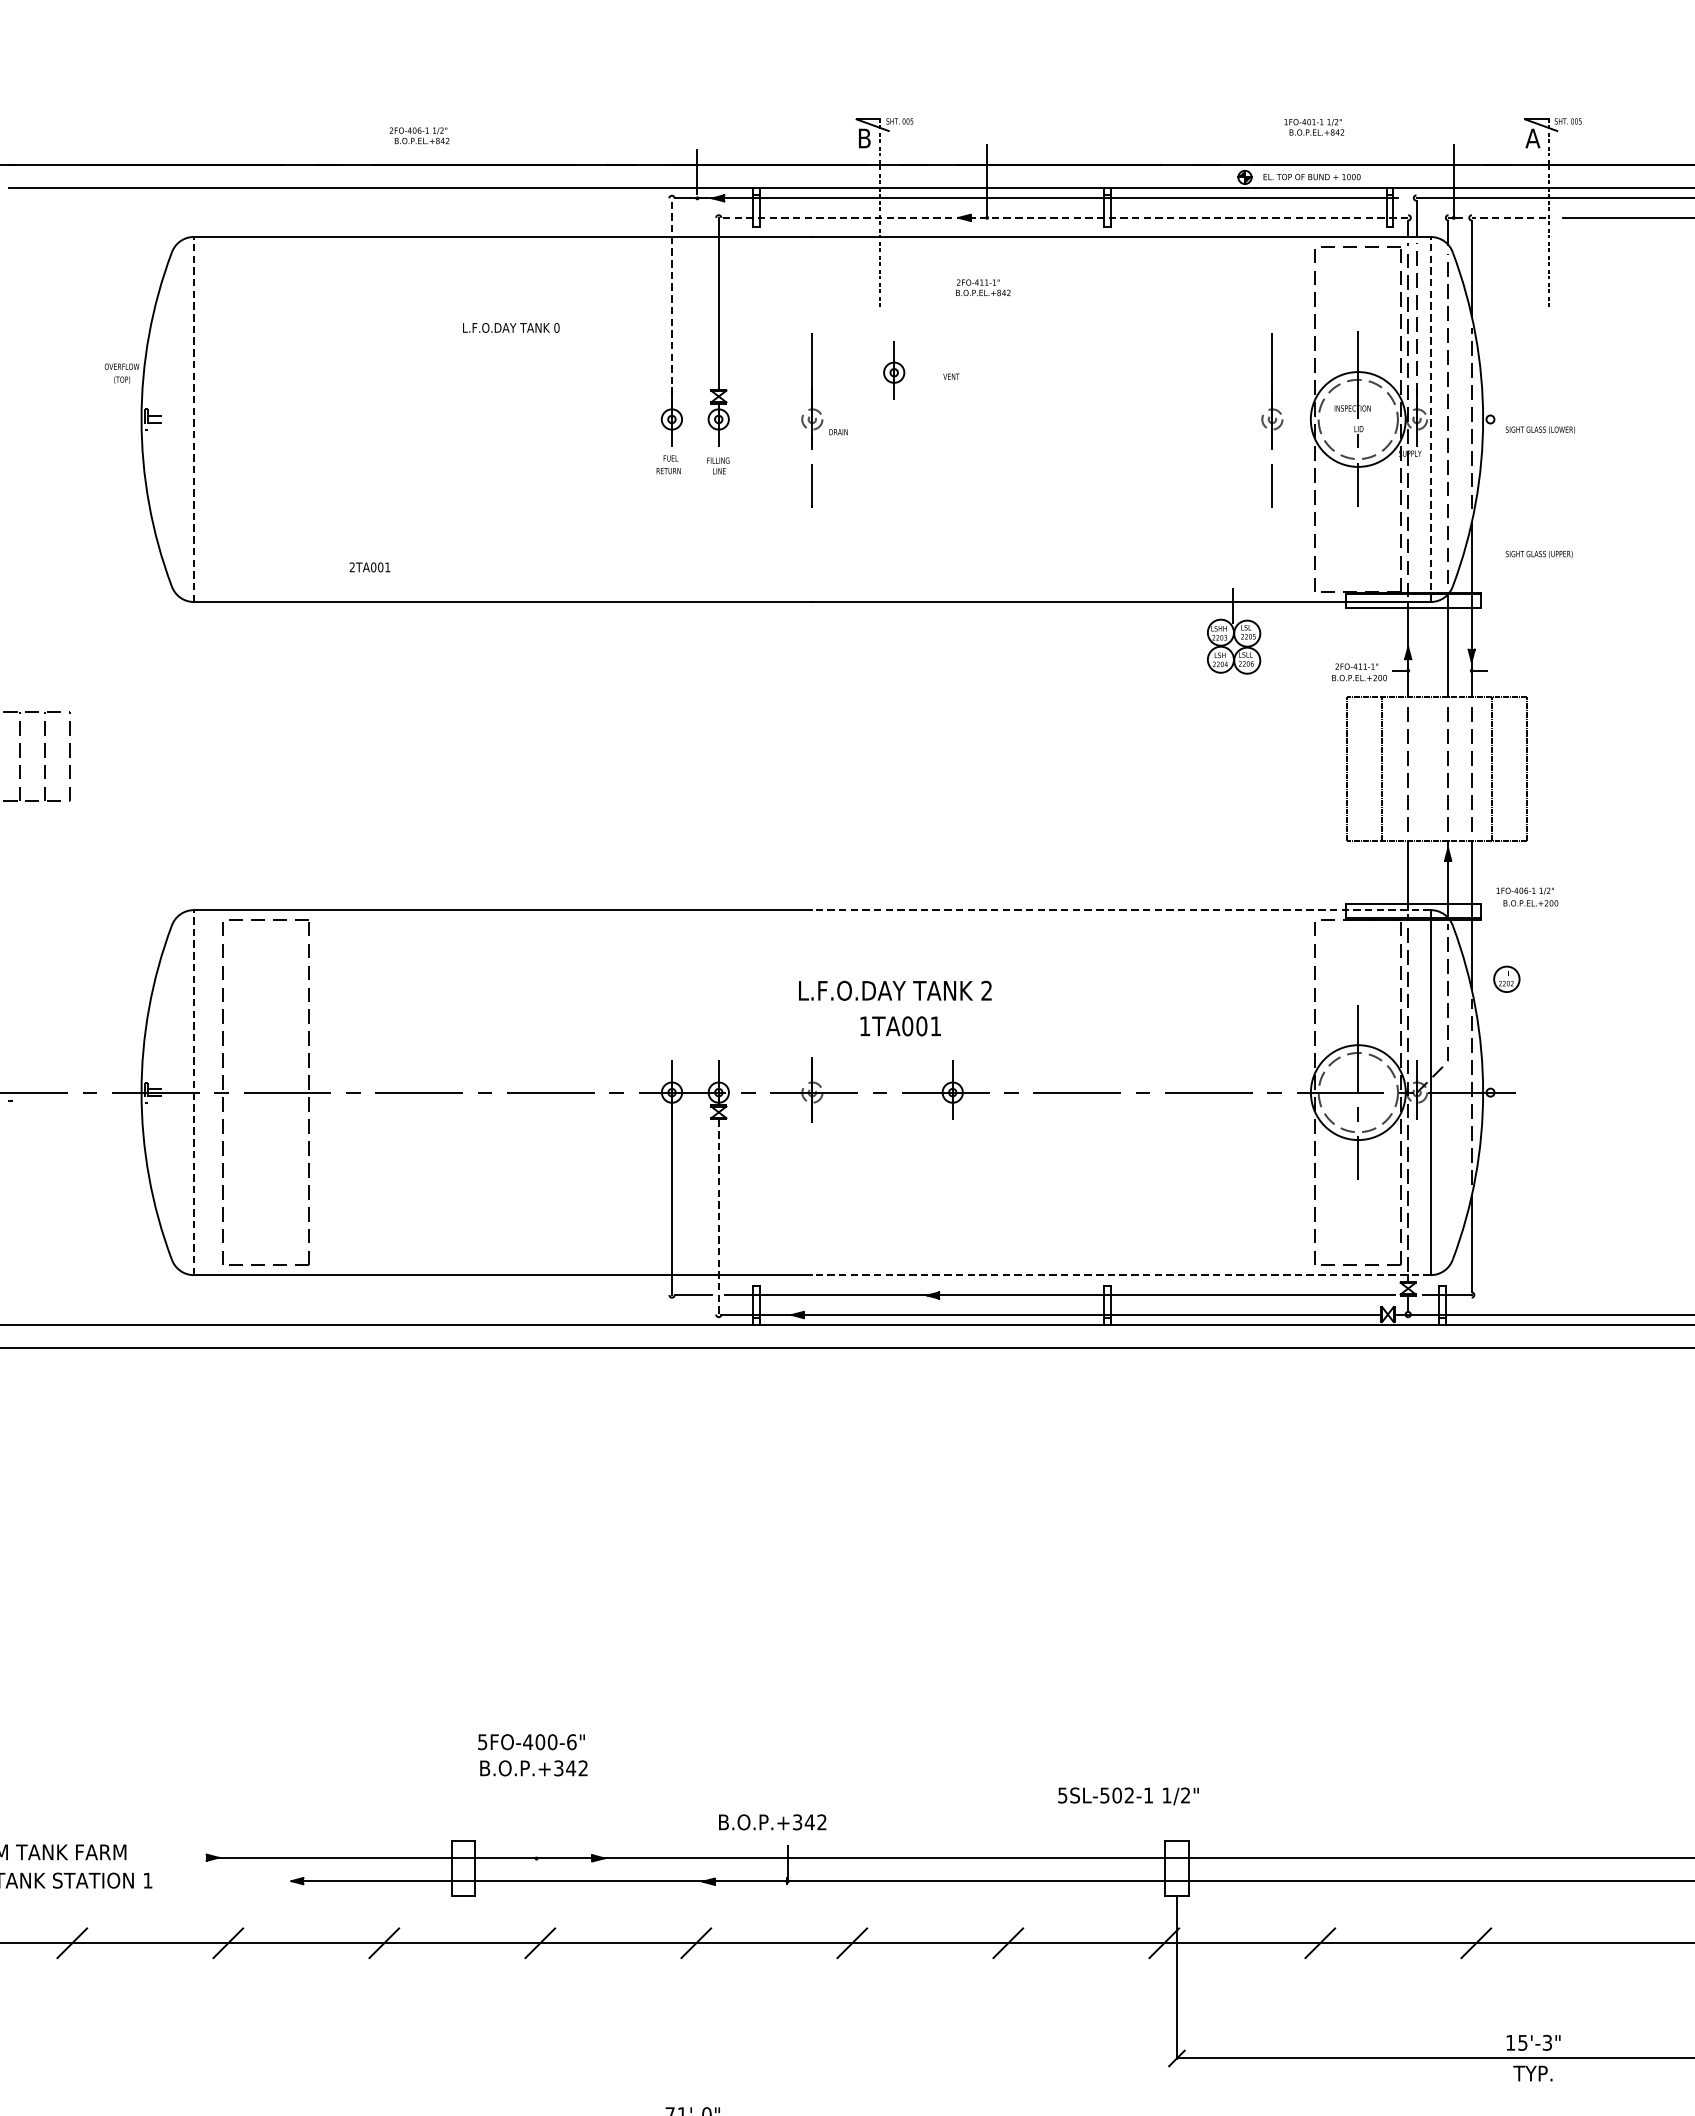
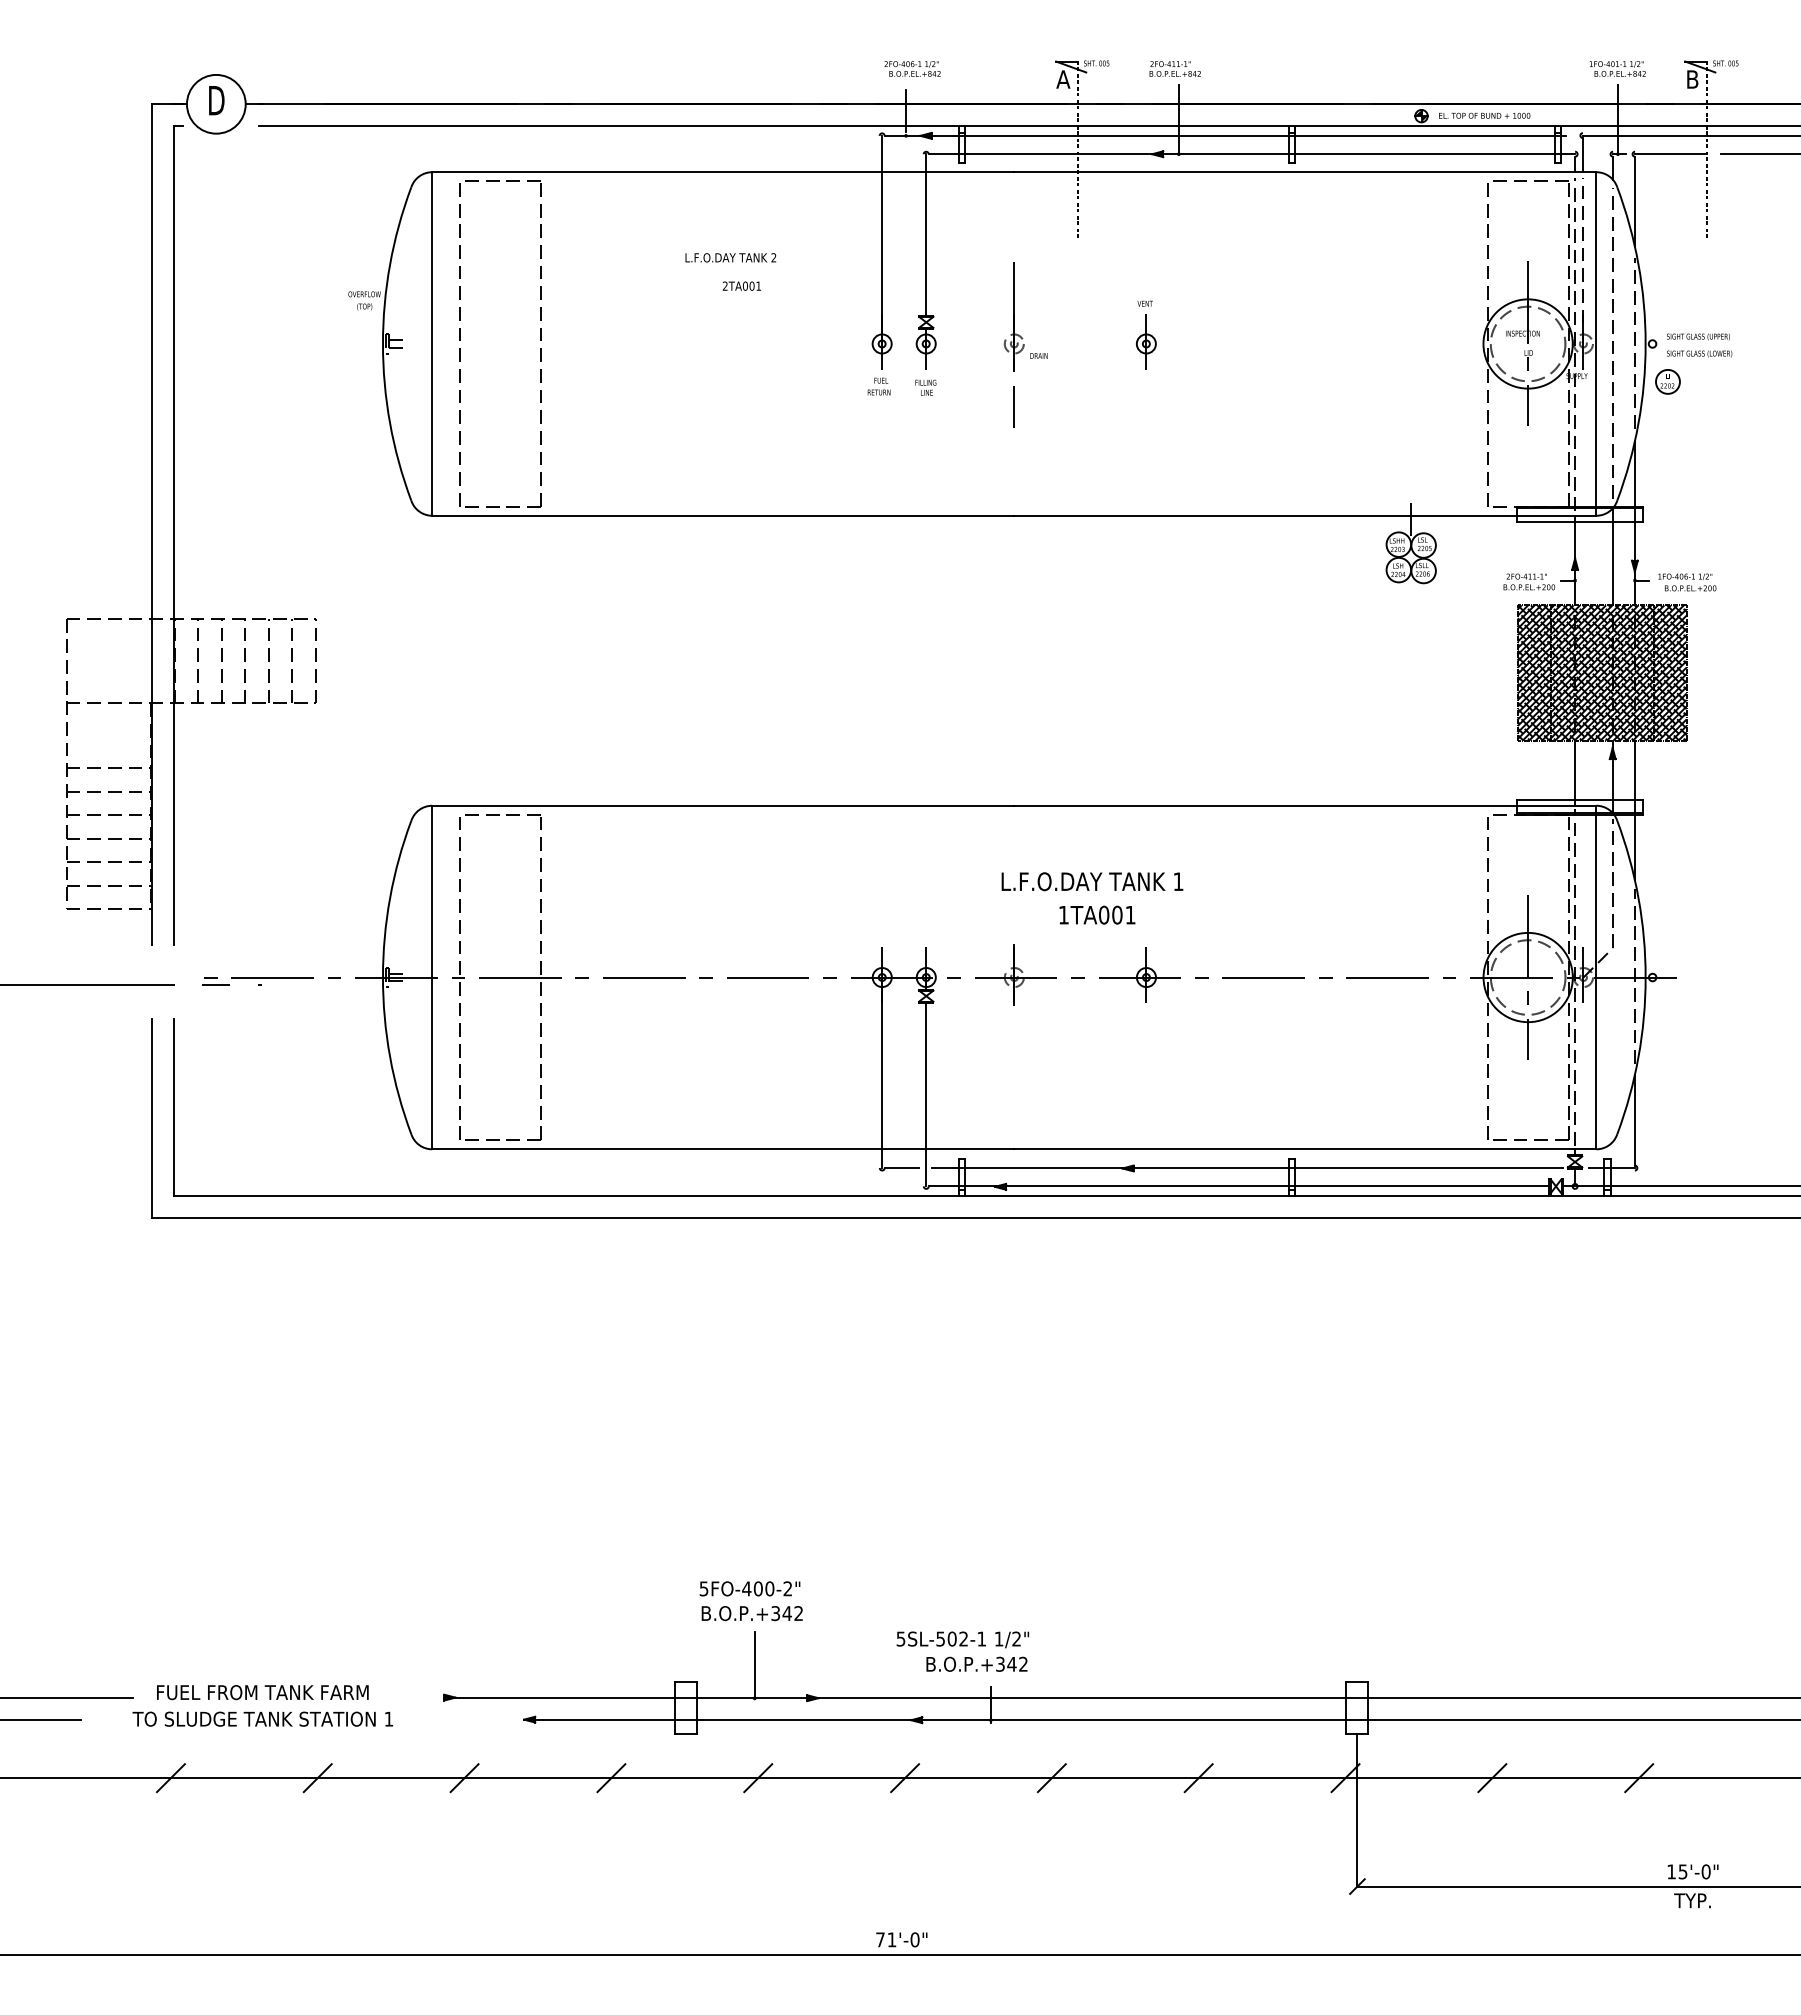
text: (1314, 126) -> (1617, 68), moved
text: (419, 135) -> (912, 68), moved
text: (864, 138) -> (1063, 79), B -> A
text: (1532, 138) -> (1692, 79), A -> B
line: (1064, 218) -> (1251, 154), dashed -> solid
line: (1509, 218) -> (1670, 154), dashed -> solid
text: (982, 287) -> (1174, 68), moved
line: (672, 308) -> (882, 239), dashed -> solid
text: (556, 327) -> (773, 257), 0 -> 2
part: (894, 370) -> (1146, 341), moved
part: (223, 415) -> (460, 340), added
line: (194, 420) -> (432, 344), dashed -> solid
part: (1271, 420) -> (1446, 344), removed
line: (1430, 420) -> (1596, 344), dashed -> solid
text: (1539, 553) -> (1698, 336), moved
text: (369, 566) -> (741, 285), moved
hatch: (1436, 768) -> (1601, 672), added
text: (1527, 897) -> (1687, 582), moved
line: (1120, 909) -> (1304, 805), dashed -> solid
part: (1506, 978) -> (1667, 381), moved
text: (986, 990) -> (1178, 881), 2 -> 1
line: (194, 1092) -> (432, 977), dashed -> solid
line: (719, 1216) -> (926, 1094), dashed -> solid
line: (1120, 1275) -> (1304, 1149), dashed -> solid
text: (571, 1741) -> (787, 1588), 5FO-400-6" -> 5FO-400-2"
text: (1128, 1795) -> (962, 1639), moved
line: (536, 1823) -> (754, 1665), added
text: (1546, 2042) -> (1705, 1871), 15'-3" -> 15'-0"

